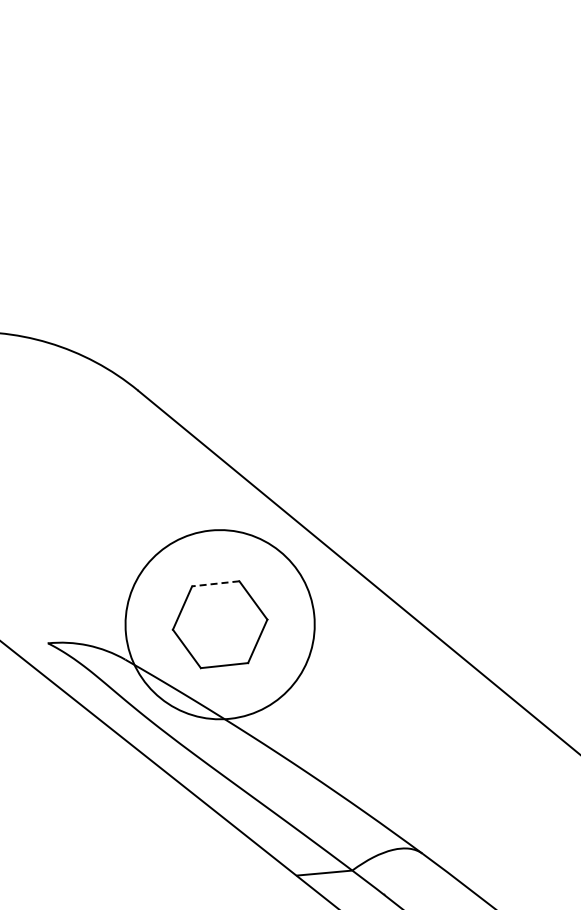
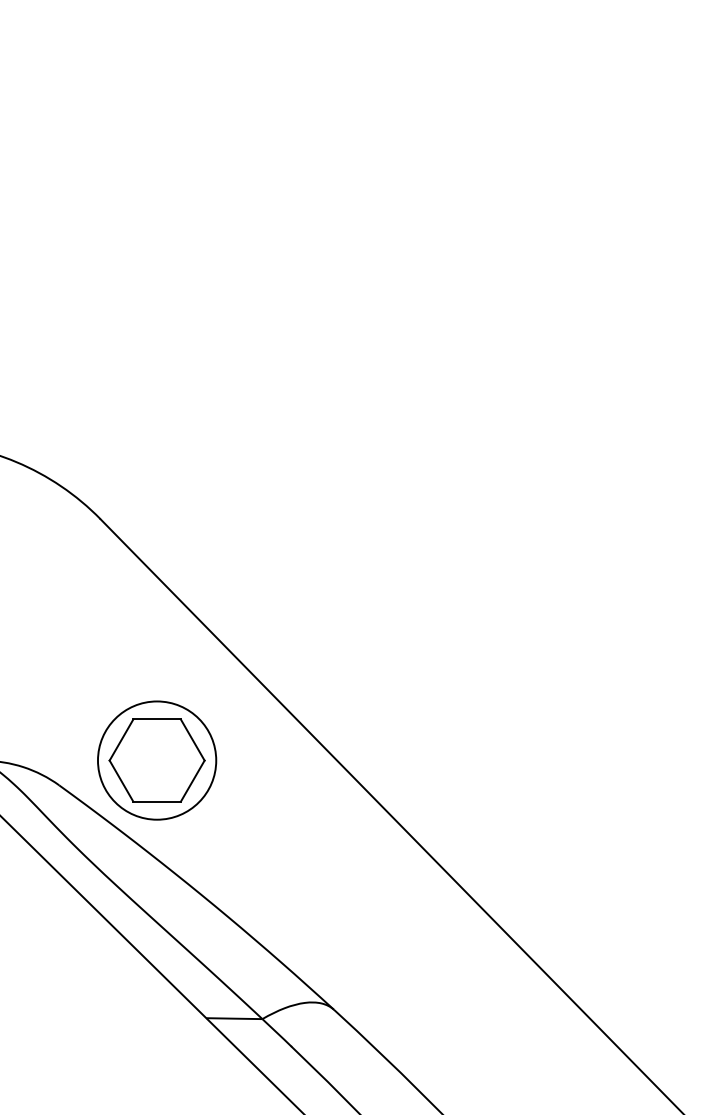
line: (216, 583) -> (157, 719), dashed -> solid
circle: (220, 624) -> (157, 760), size x0.62

